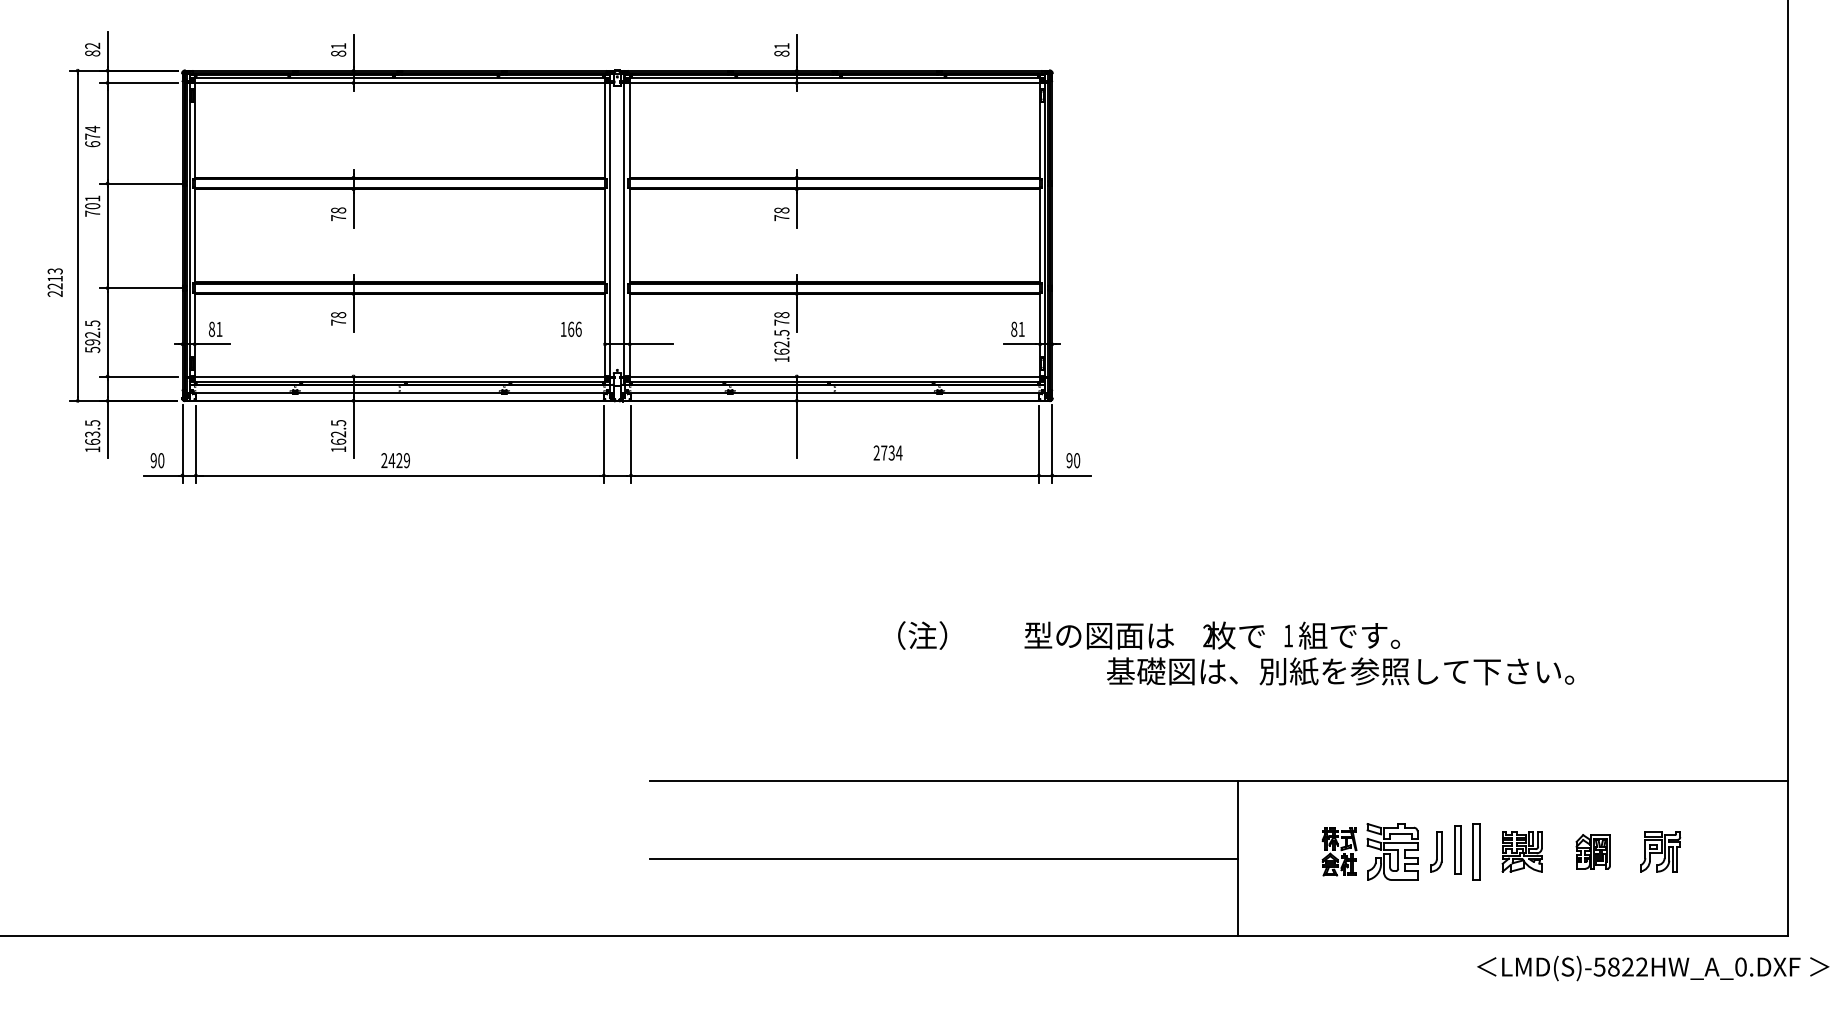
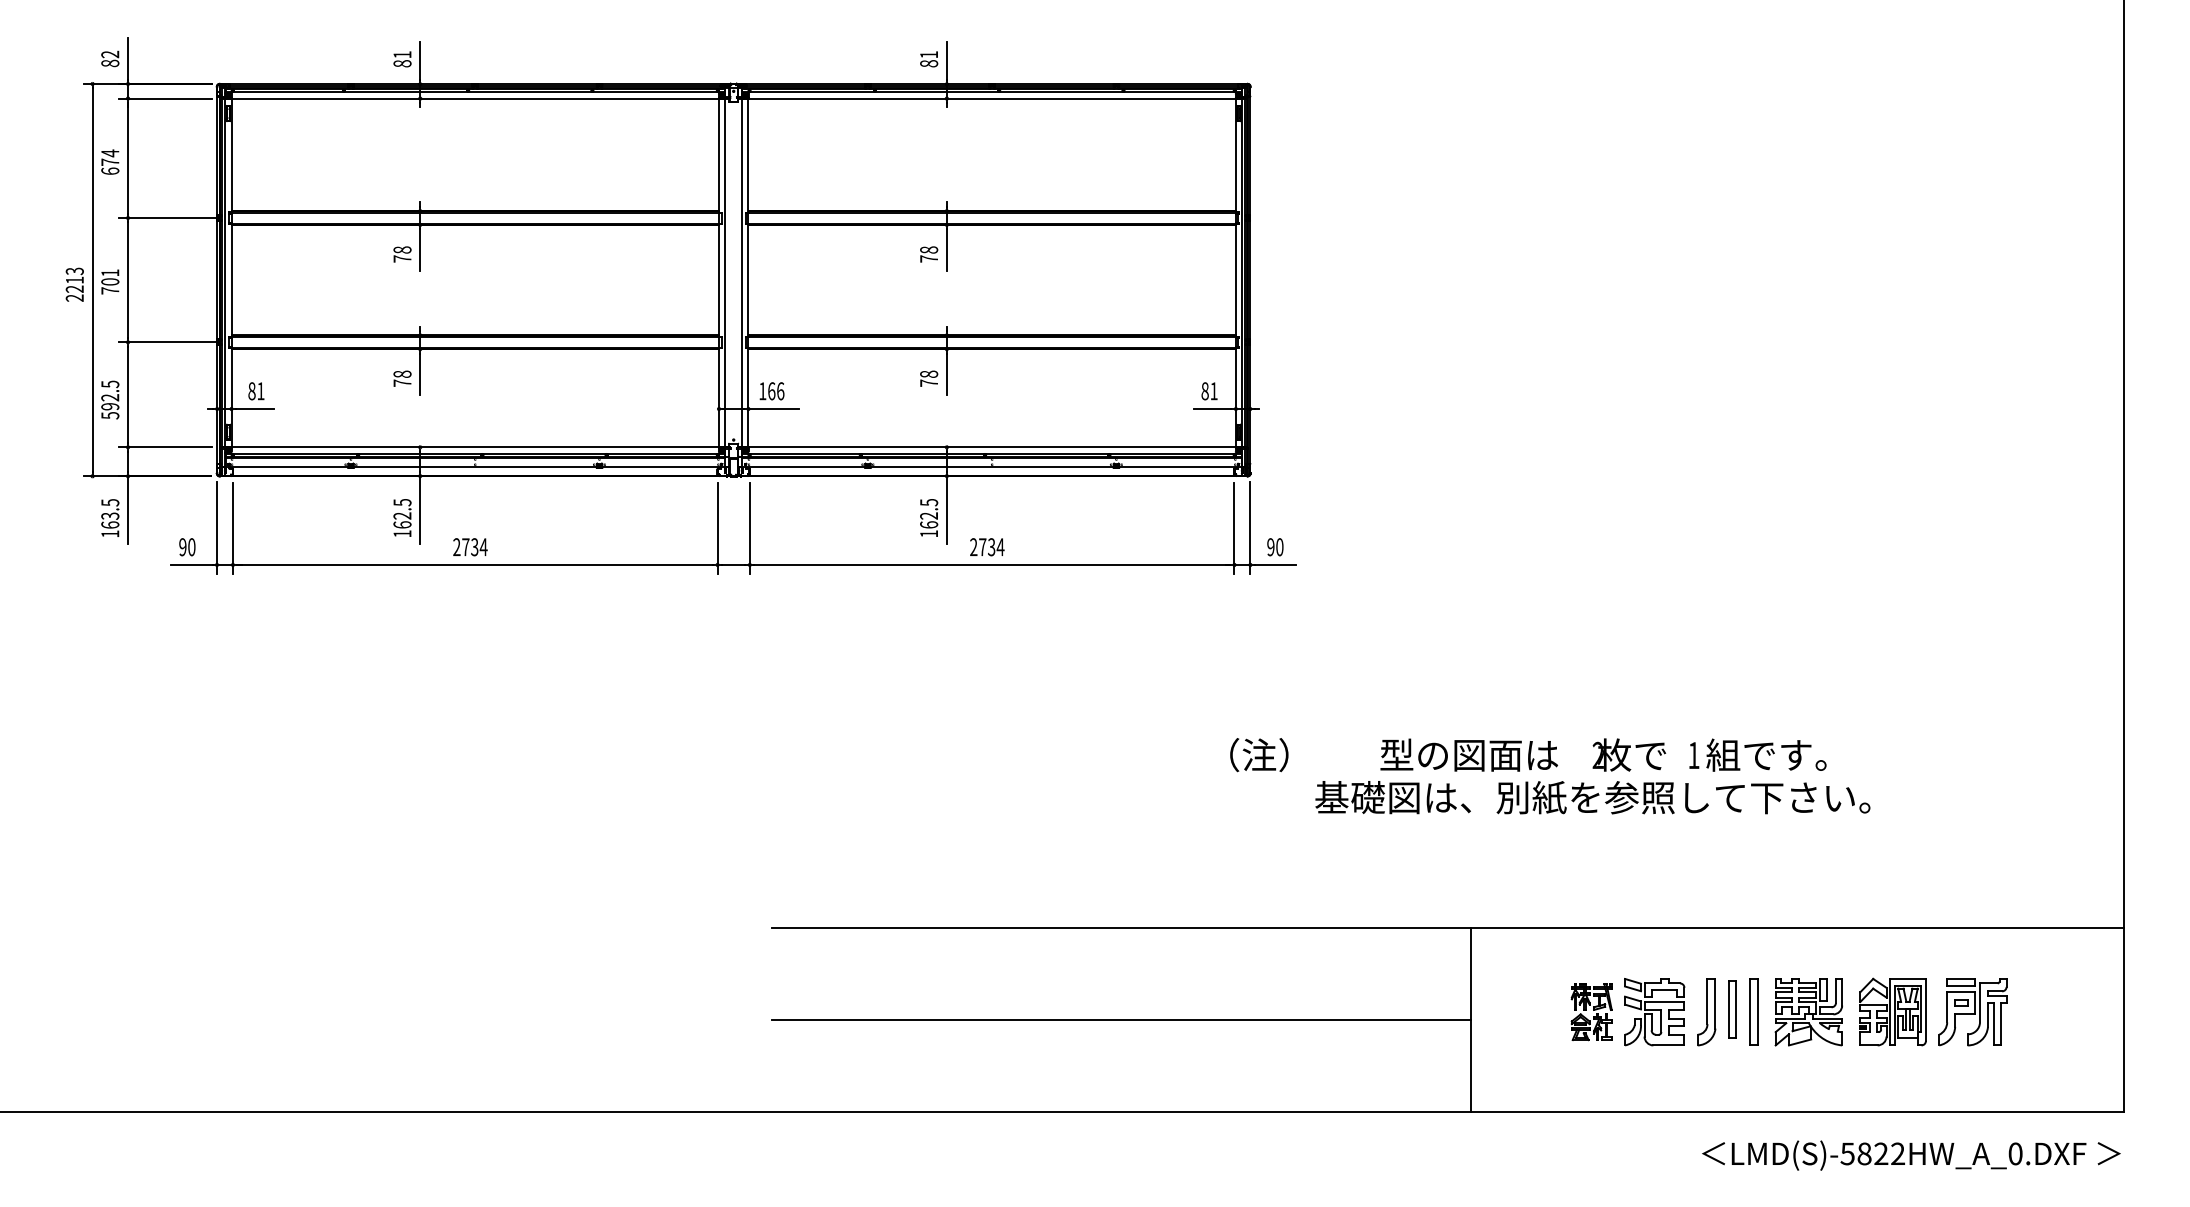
text: (92, 205) -> (110, 281), moved
text: (54, 282) -> (74, 284), moved
text: (570, 329) -> (771, 391), moved
text: (782, 345) -> (929, 517), moved
text: (888, 453) -> (987, 547), moved
text: (399, 460) -> (474, 547), 2429 -> 2734
text: (1149, 635) -> (1528, 755), moved
part: (1592, 851) -> (1892, 1011), size x1.67
part: (1436, 852) -> (1706, 1012), size x1.43
part: (1522, 852) -> (1808, 1012), size x1.43
part: (1660, 852) -> (1972, 1012), size x1.43
text: (1653, 968) -> (1911, 1155), moved

